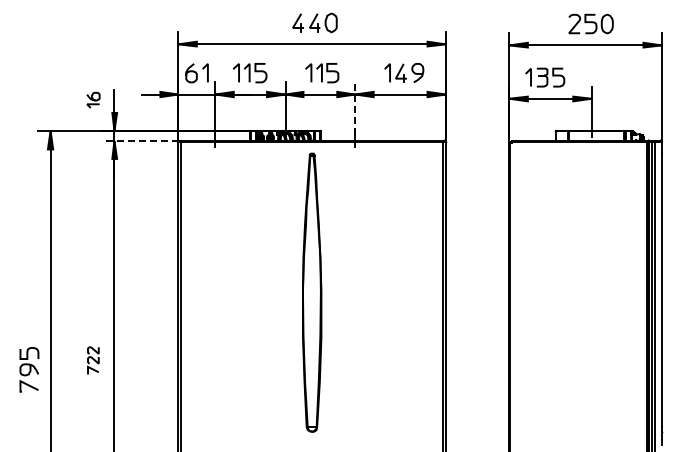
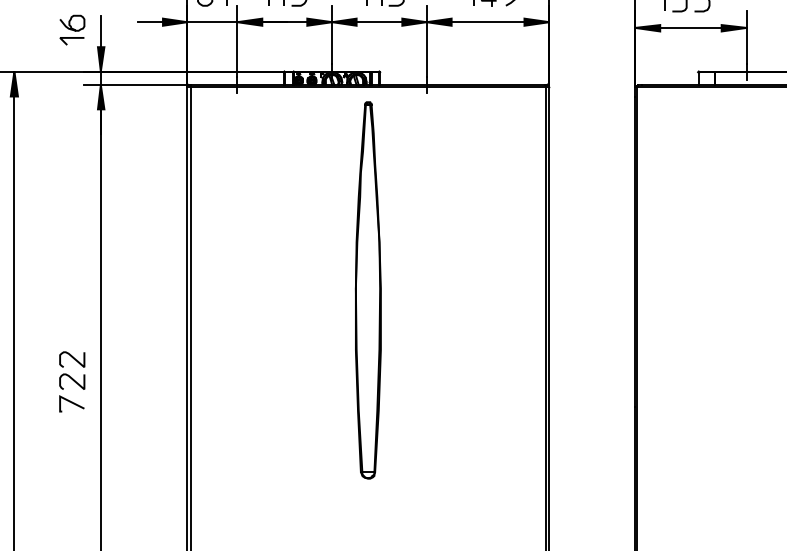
part: (93, 99) -> (72, 28), size x1.43
line: (355, 108) -> (426, 41), dashed -> solid
line: (140, 140) -> (136, 84), dashed -> solid
part: (93, 360) -> (72, 382), size x1.67

